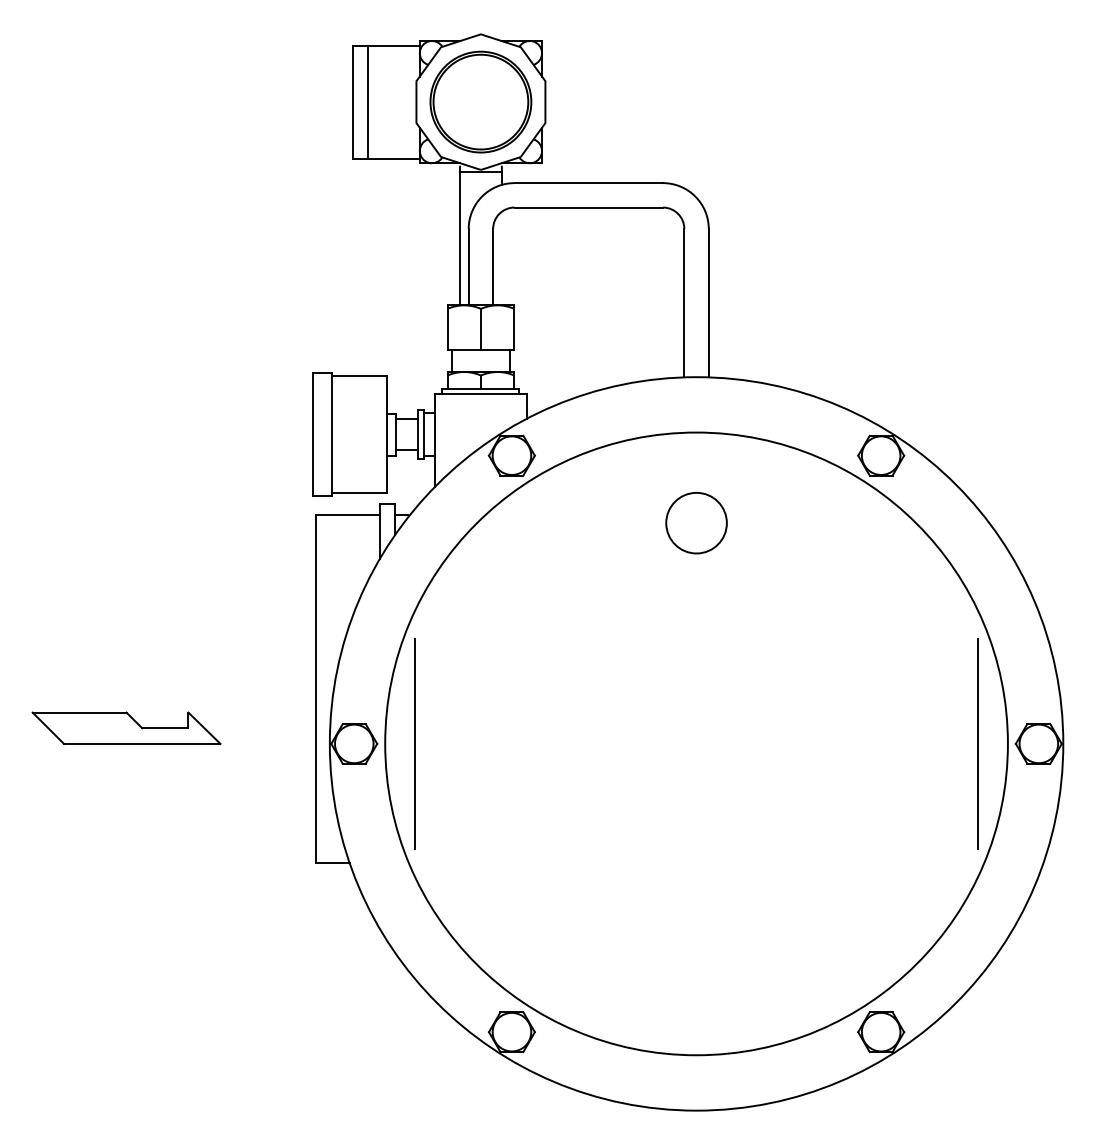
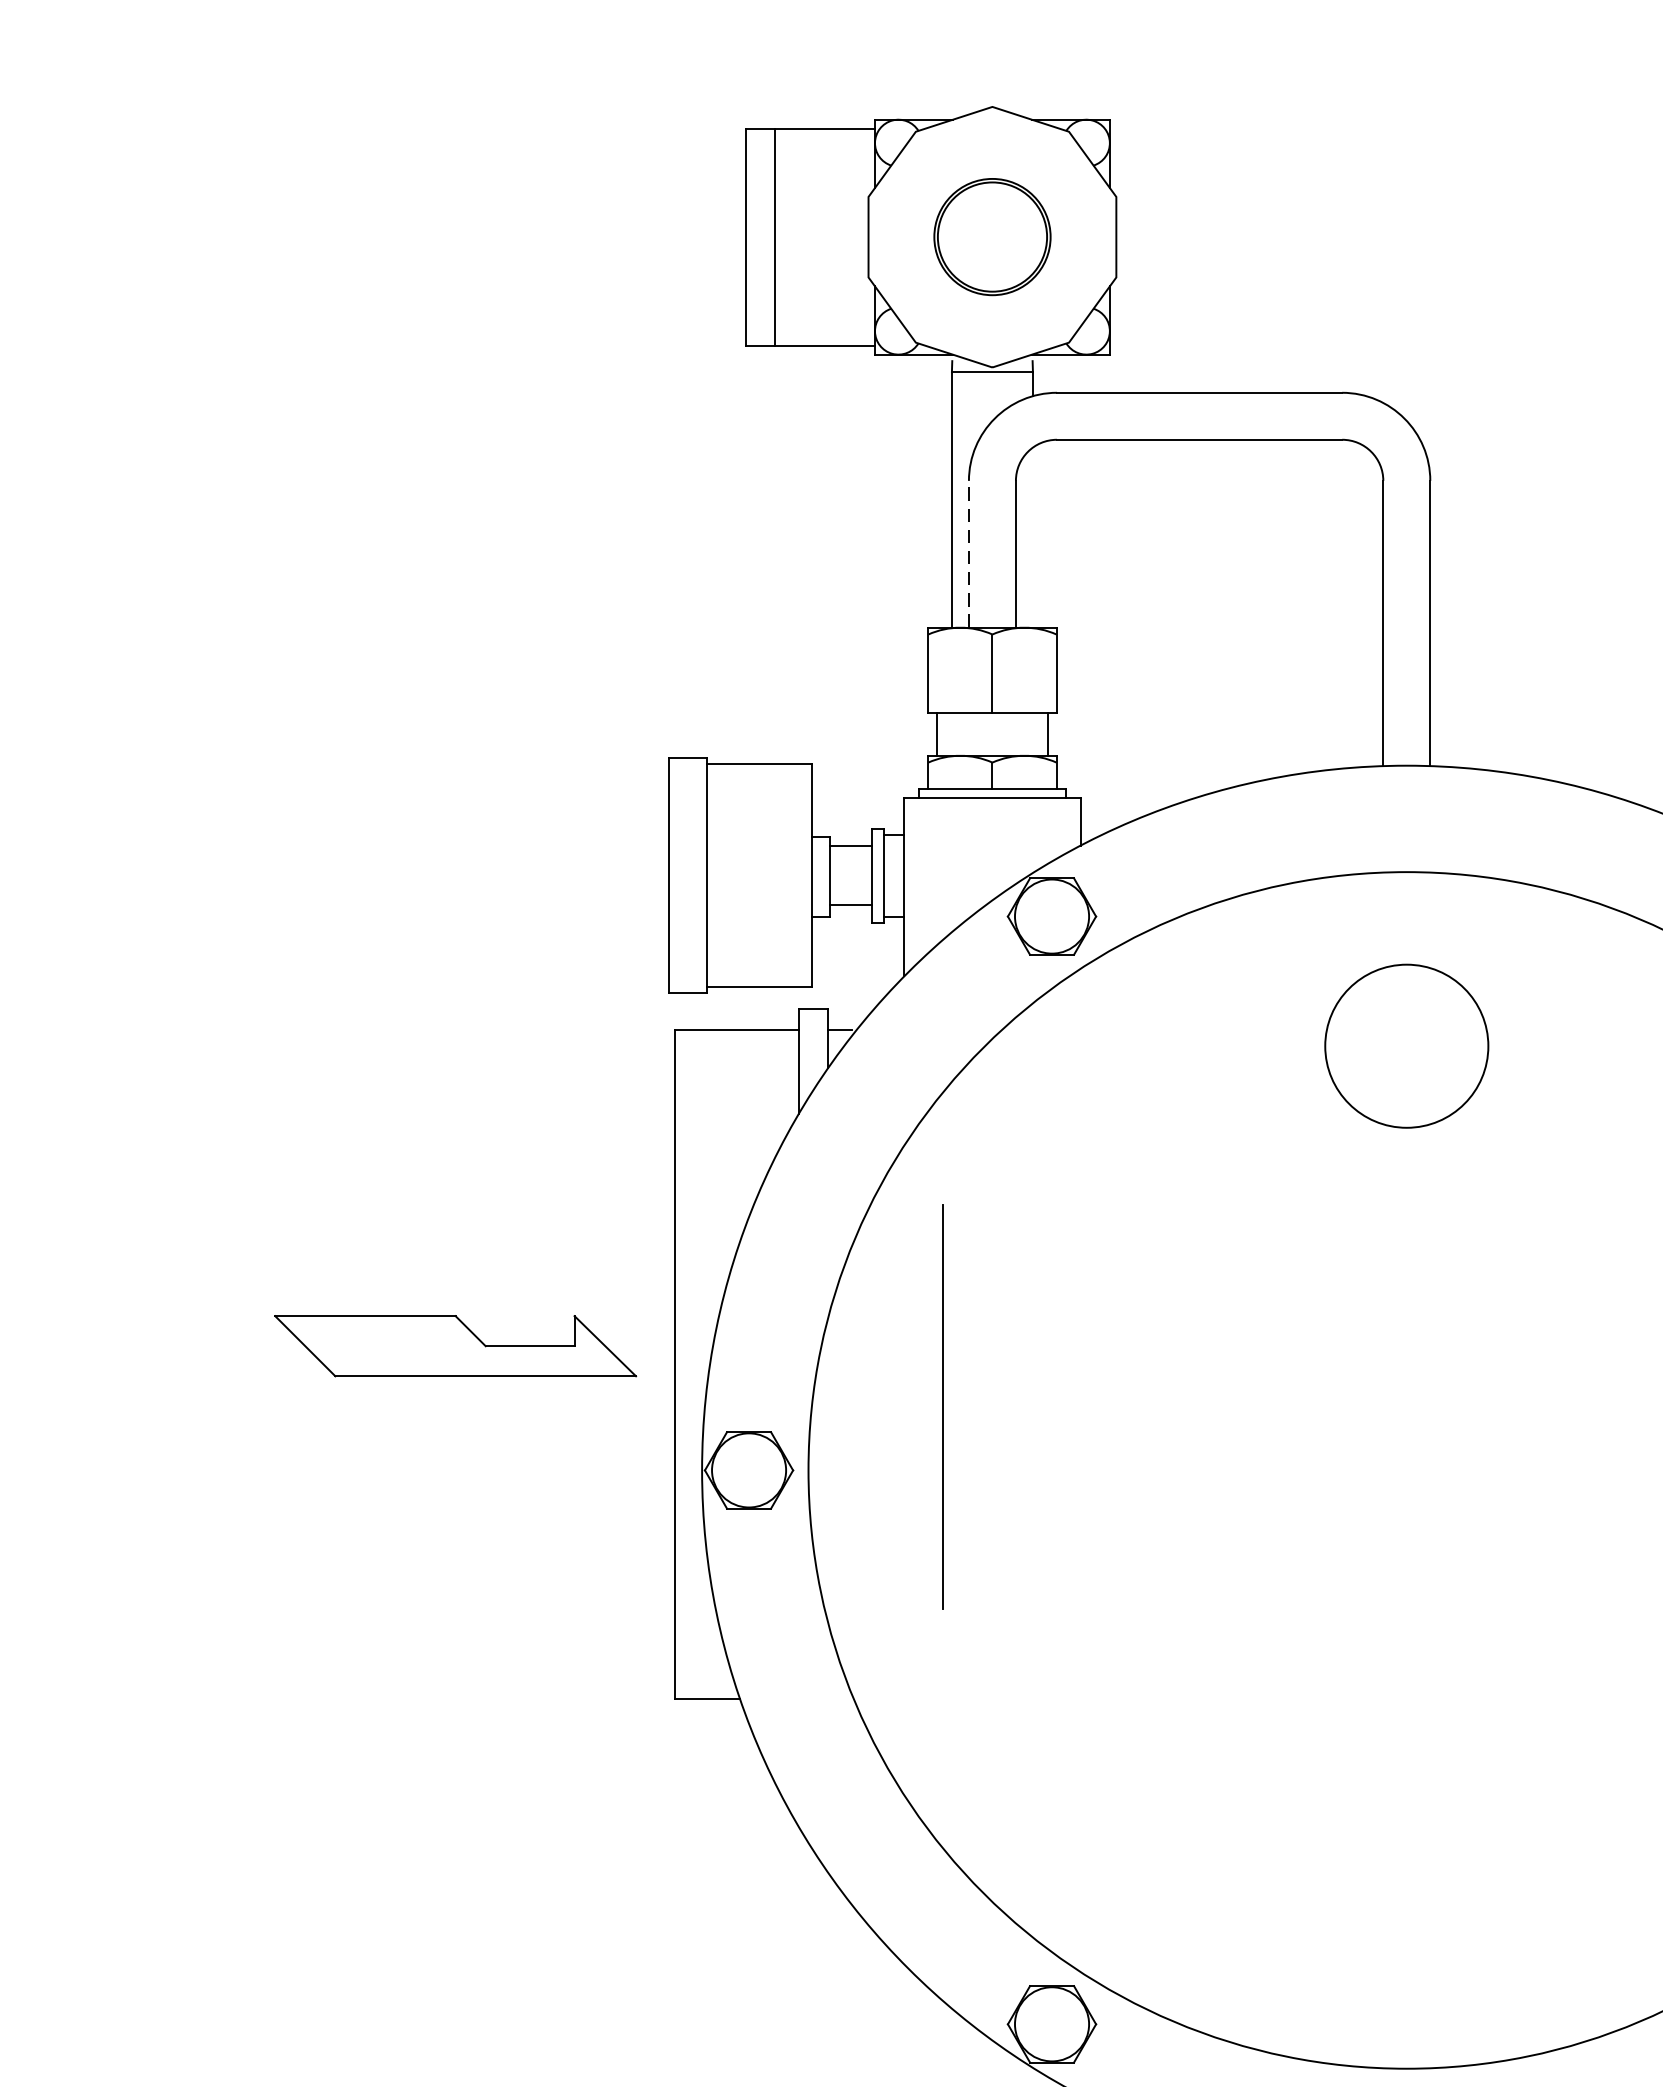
part: (480, 101) -> (991, 235), size x0.6
line: (468, 266) -> (968, 553), solid -> dashed
circle: (696, 522) -> (1406, 1044), size x1.4
part: (126, 727) -> (455, 1344), moved
line: (414, 743) -> (941, 1406), moved

